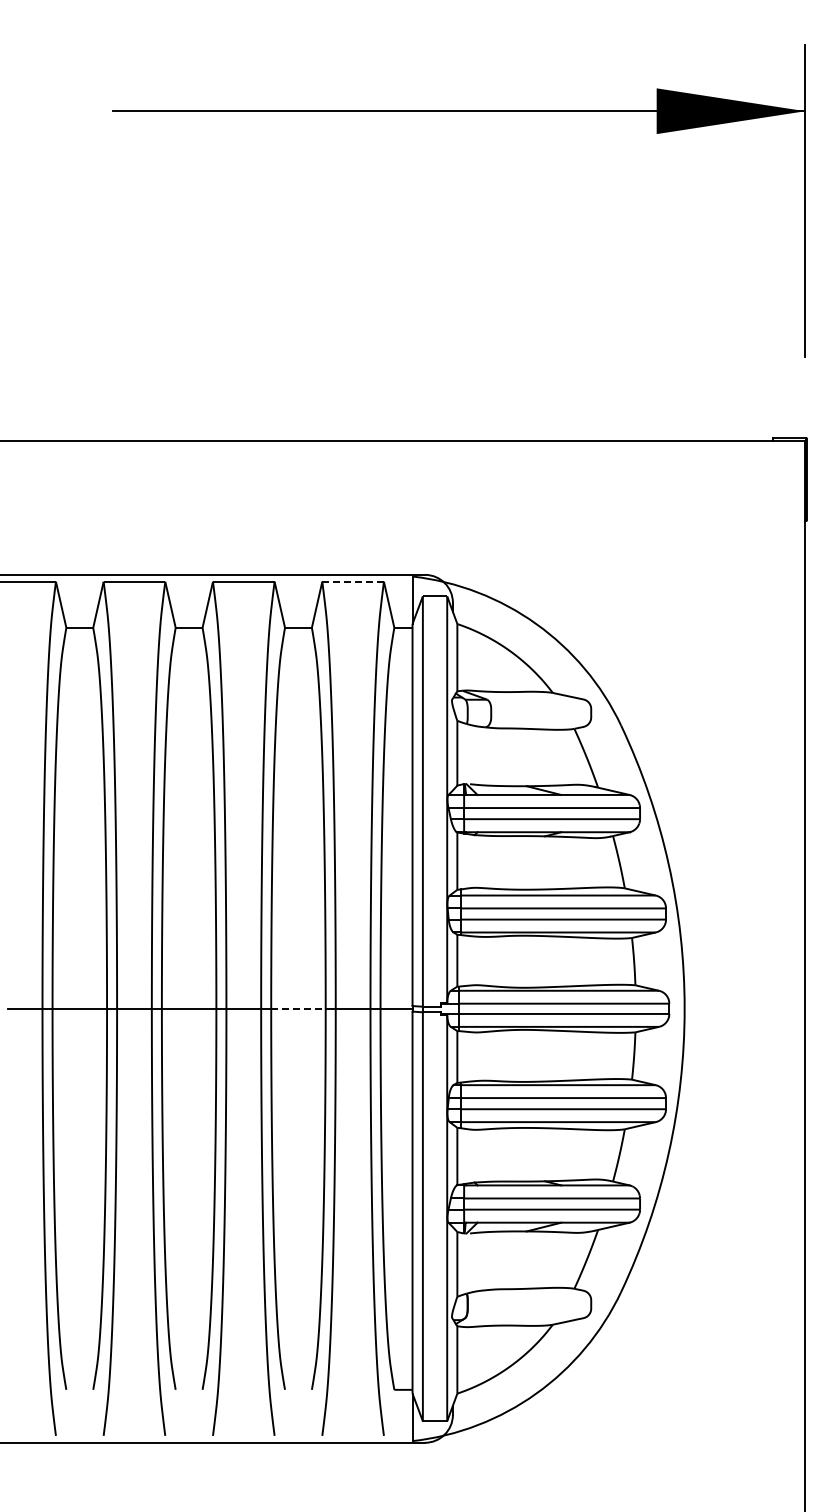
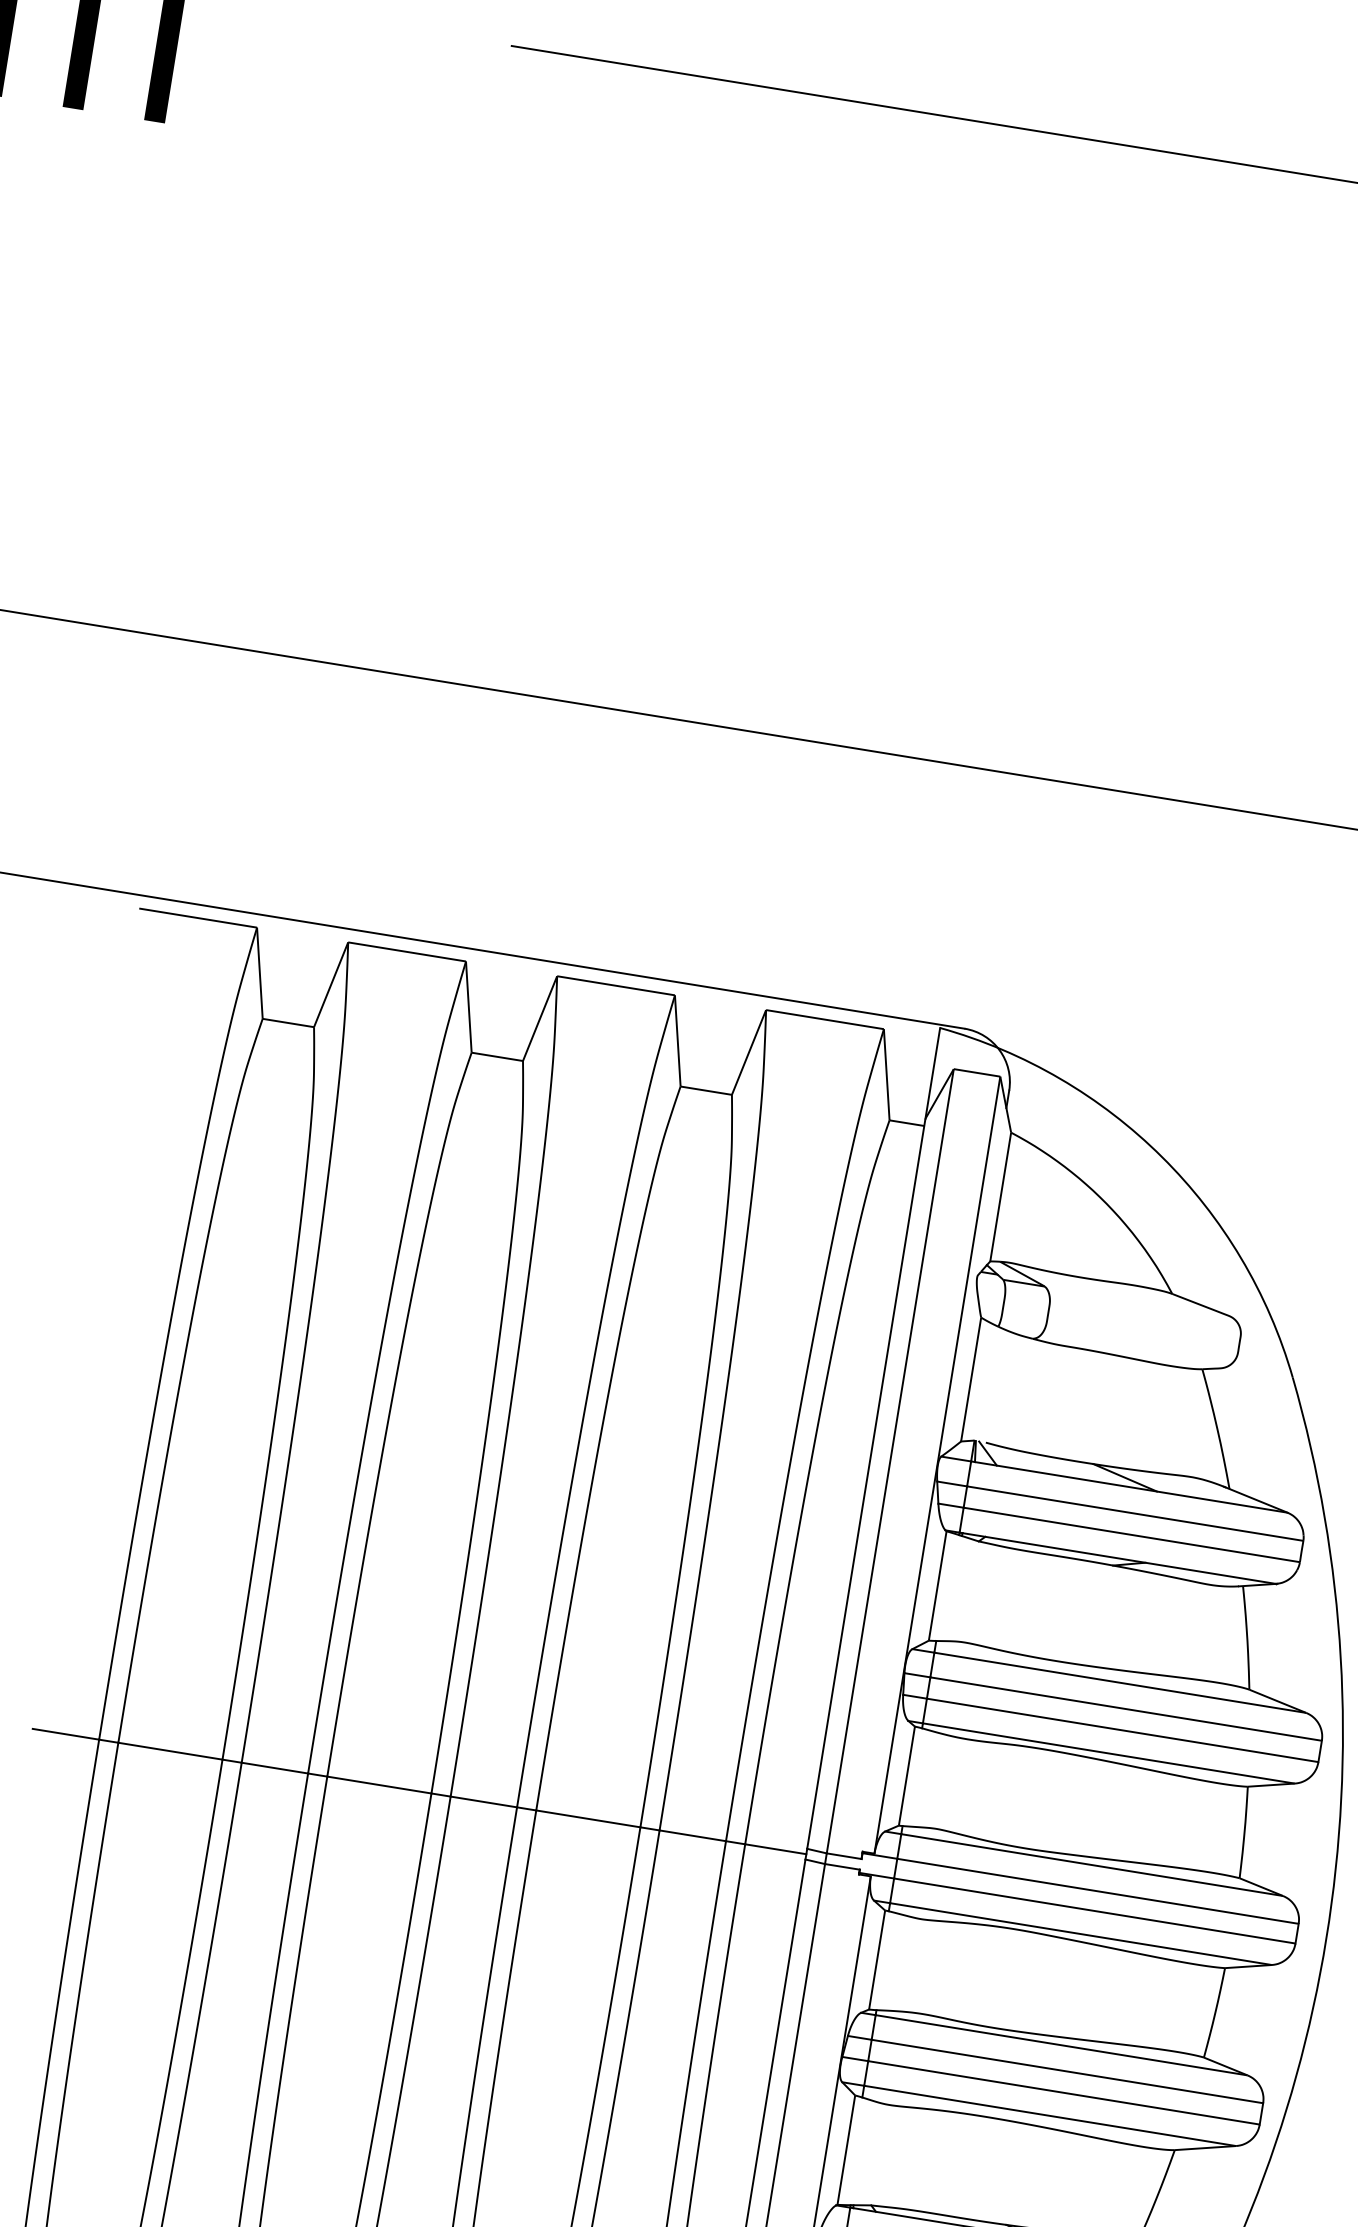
line: (353, 581) -> (825, 1019), dashed -> solid
line: (298, 1008) -> (588, 1818), dashed -> solid

